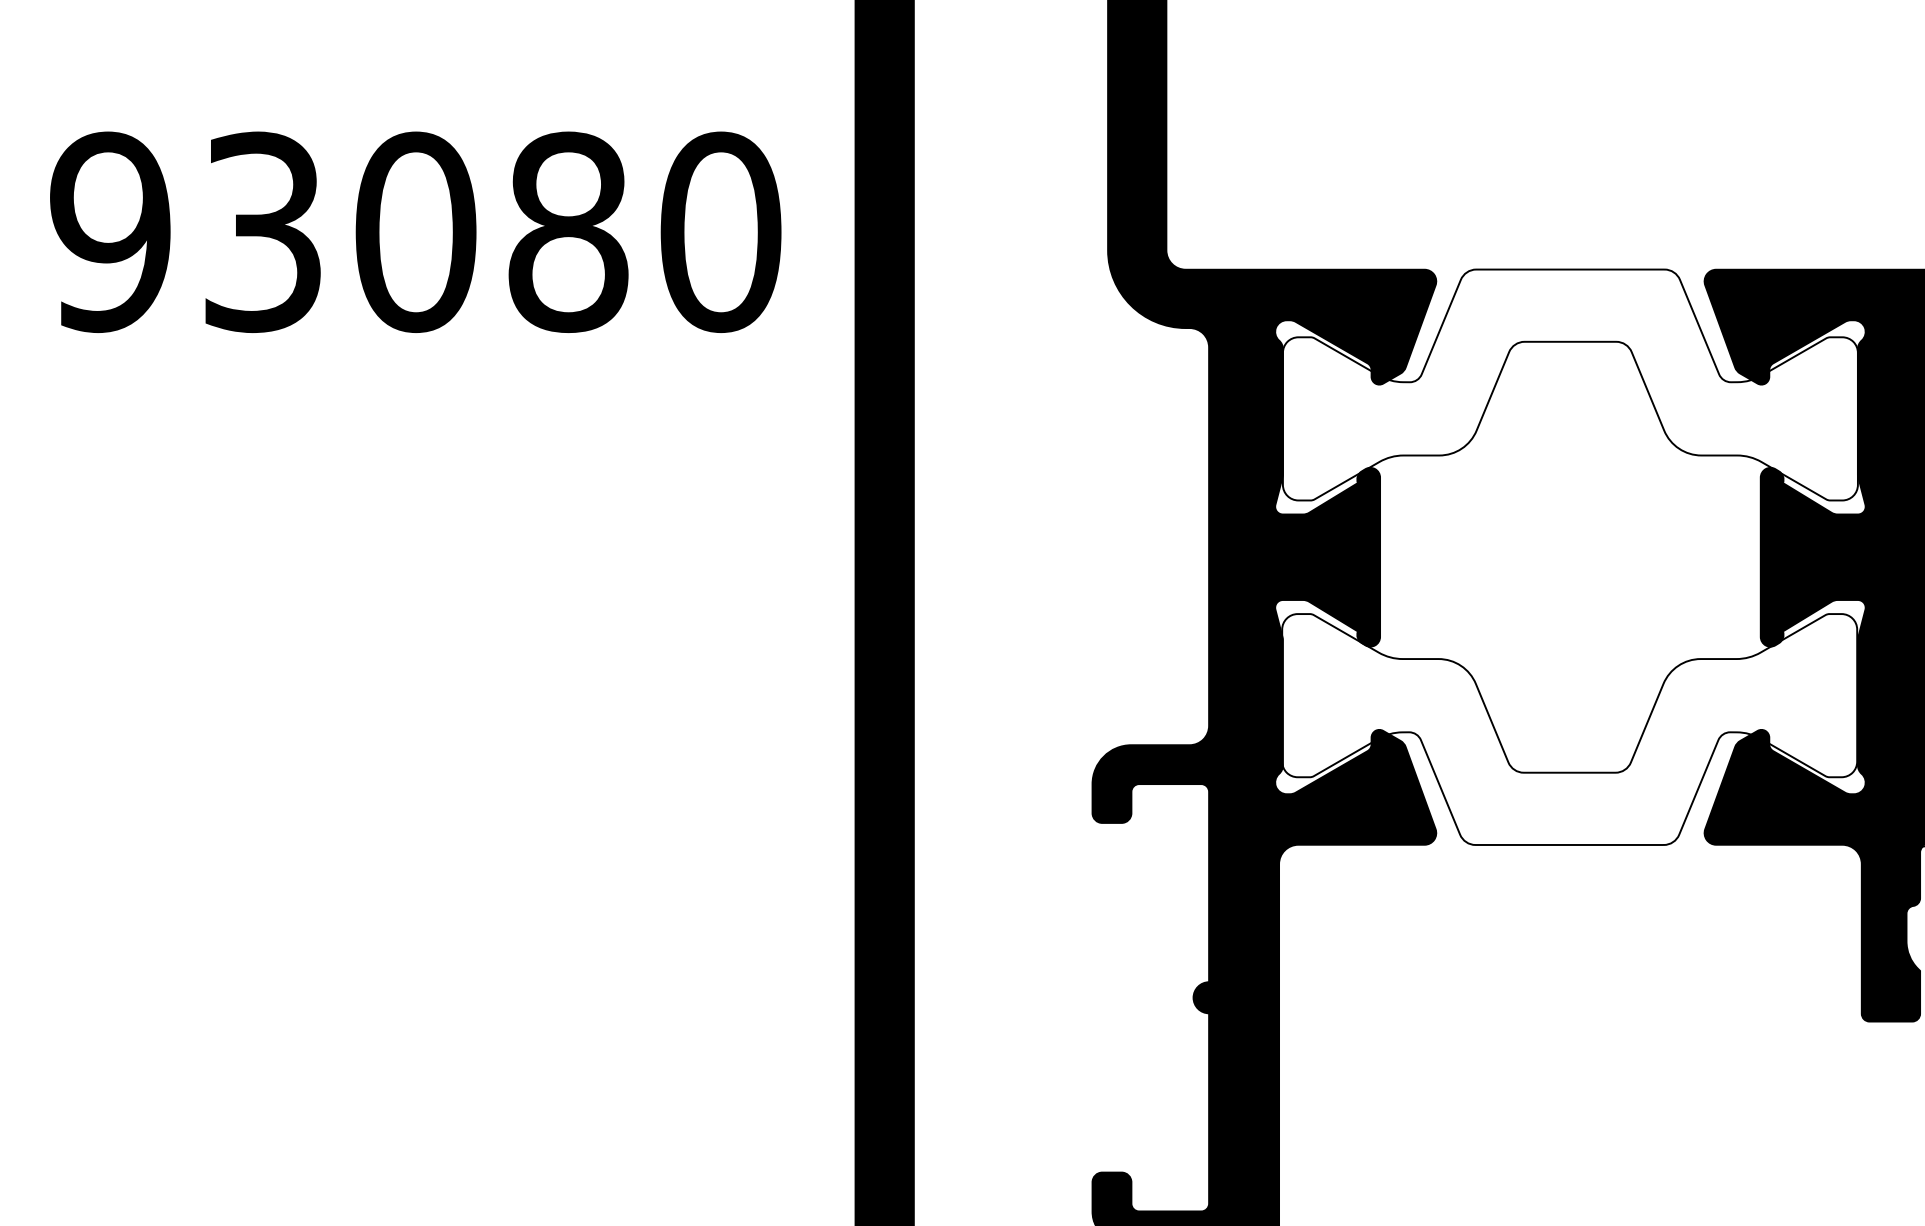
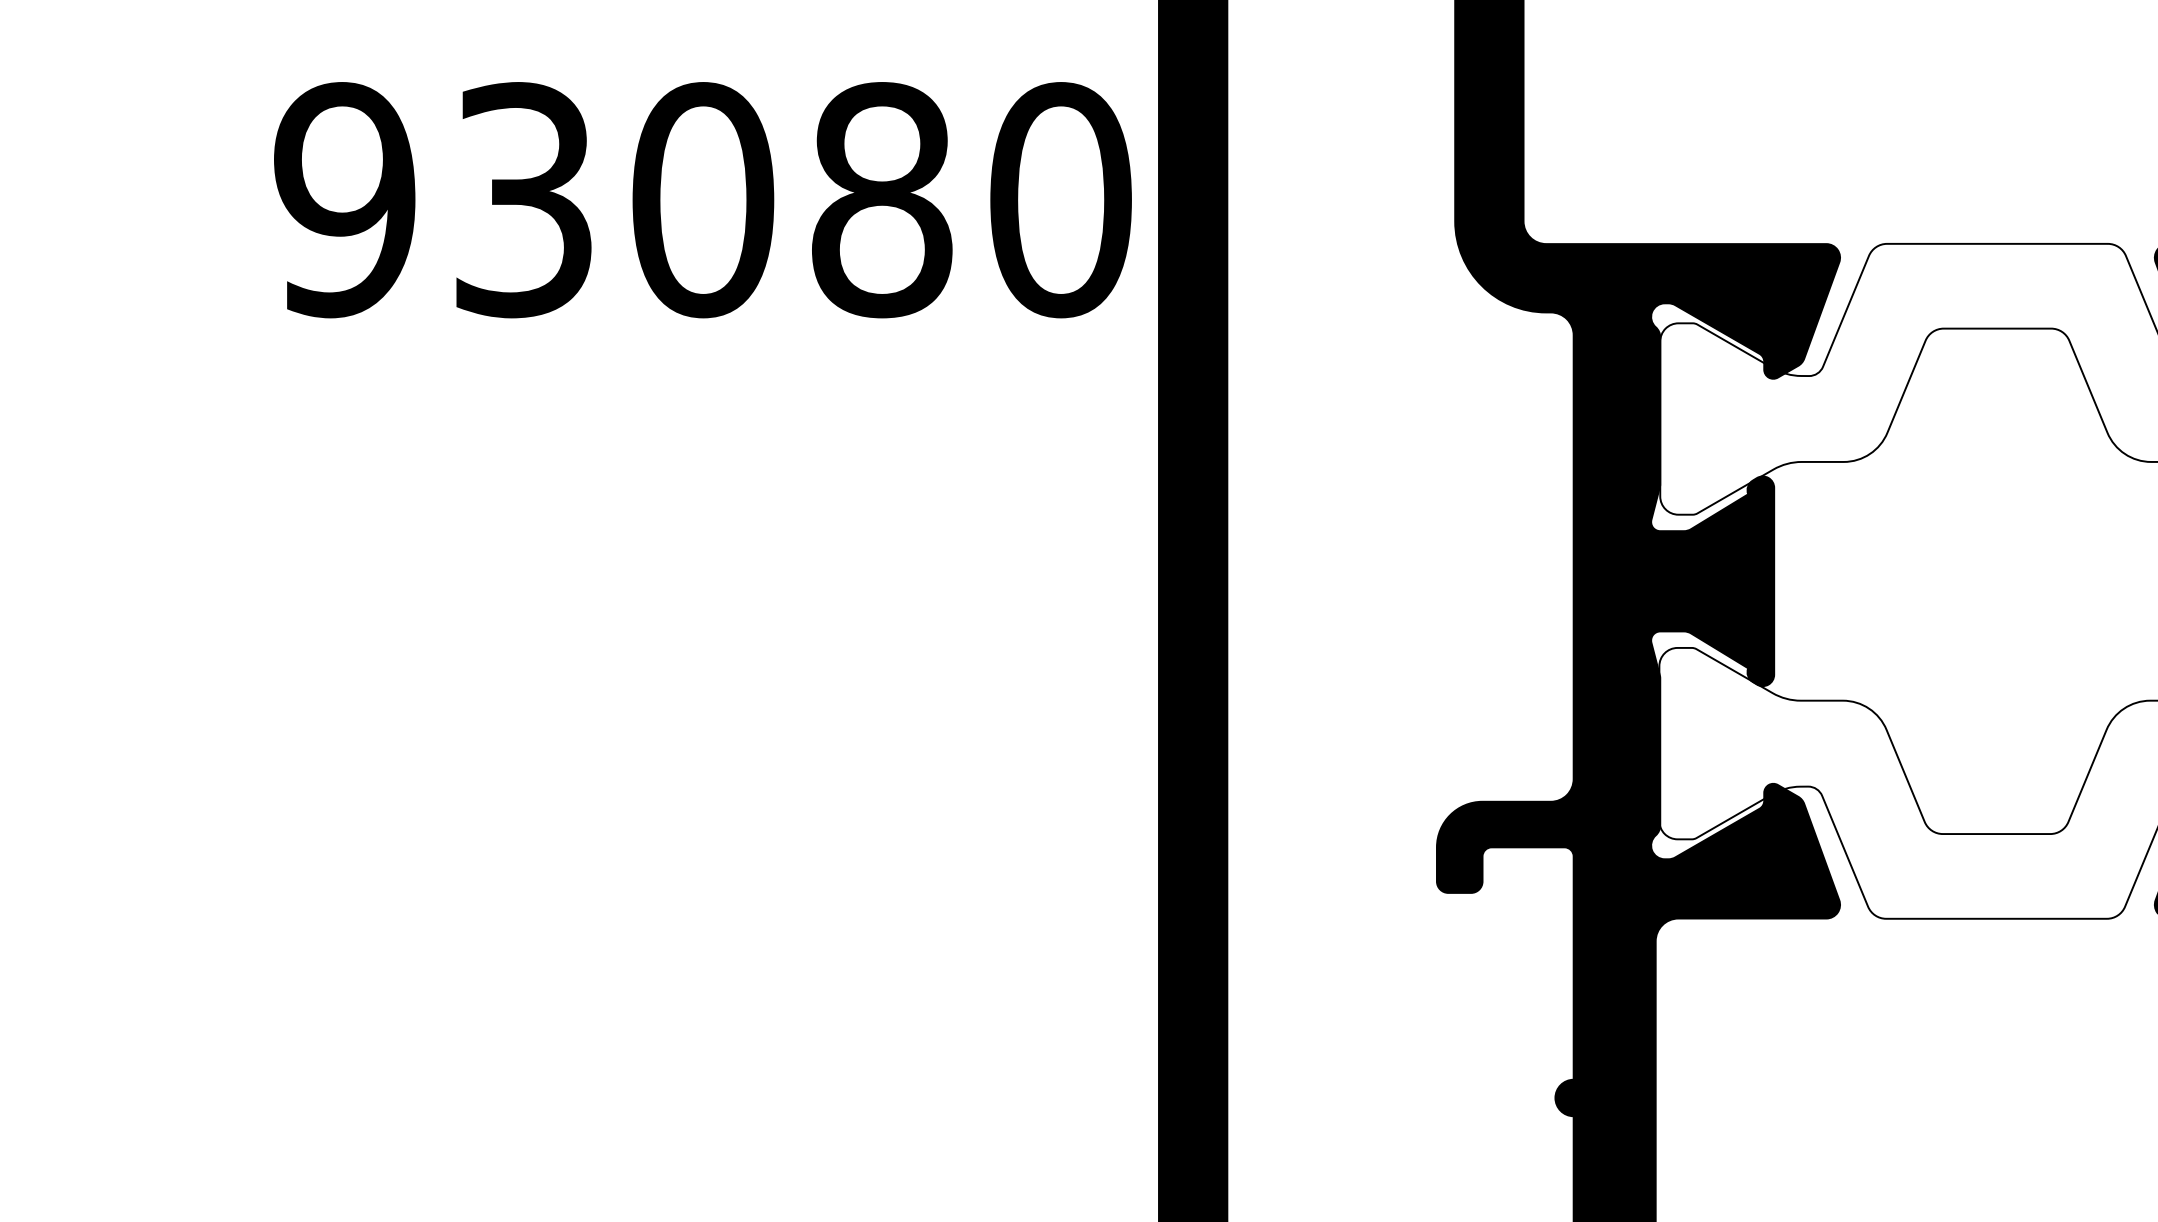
text: (415, 231) -> (702, 199), moved

